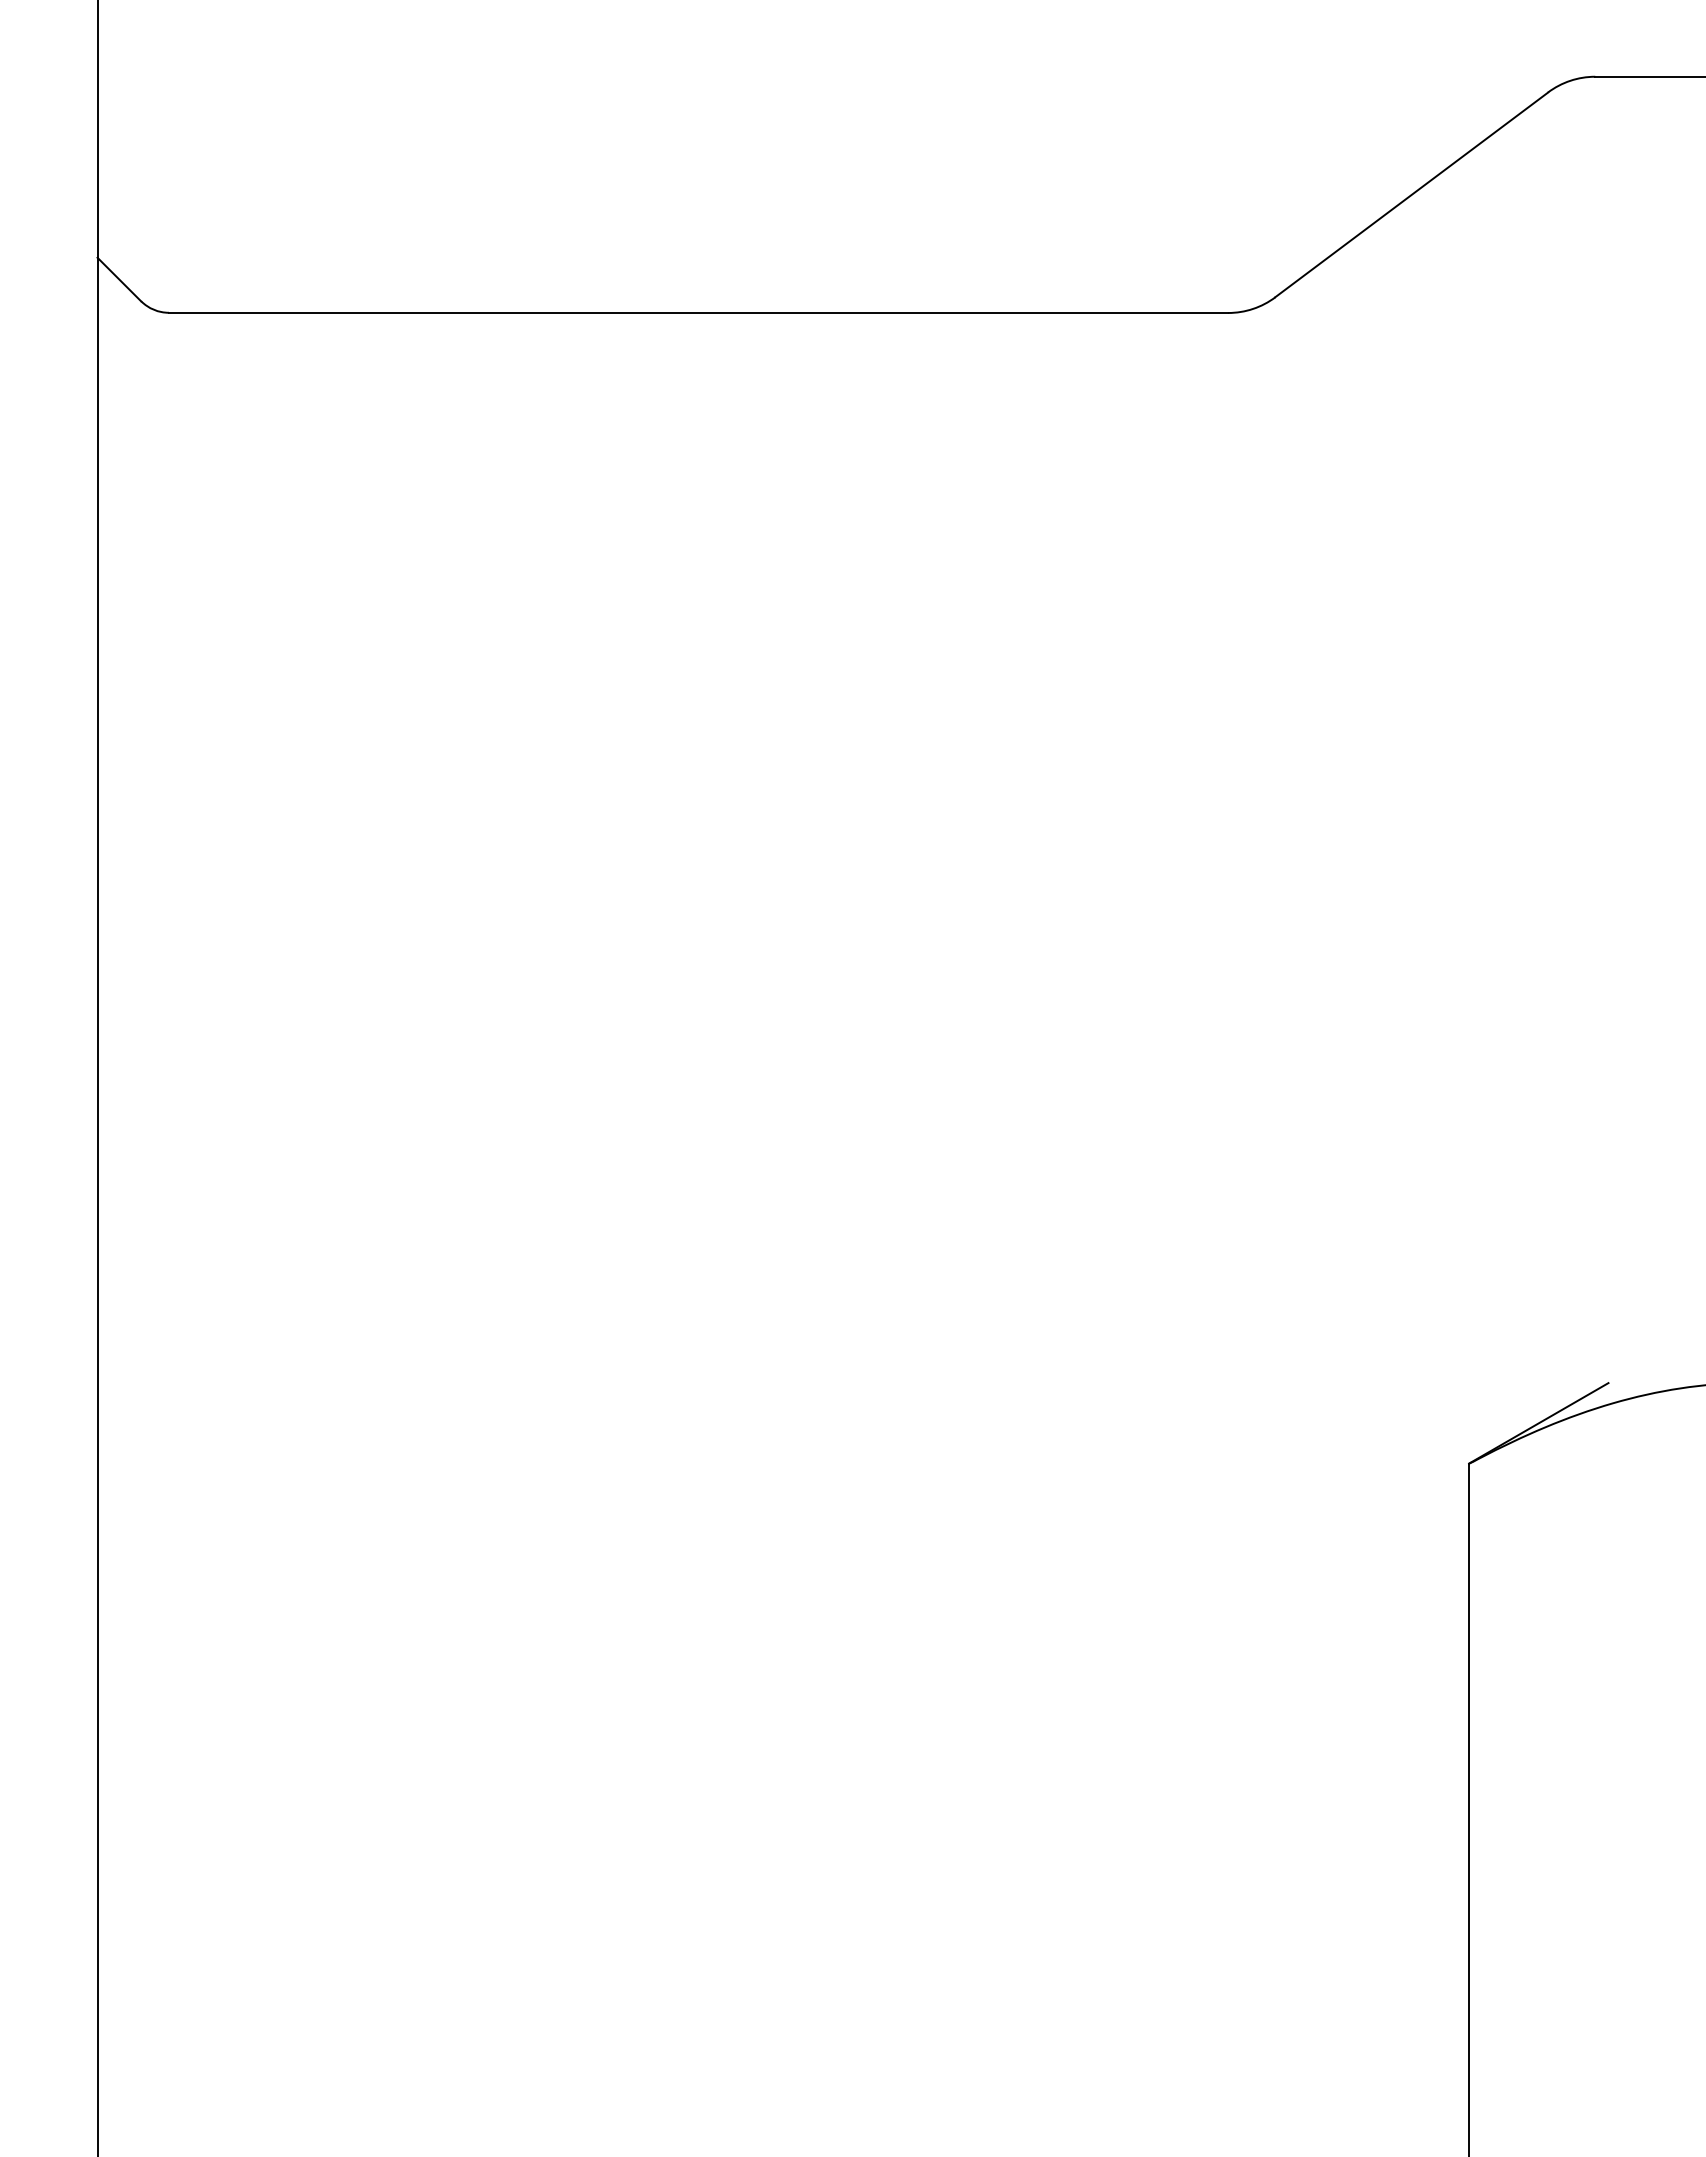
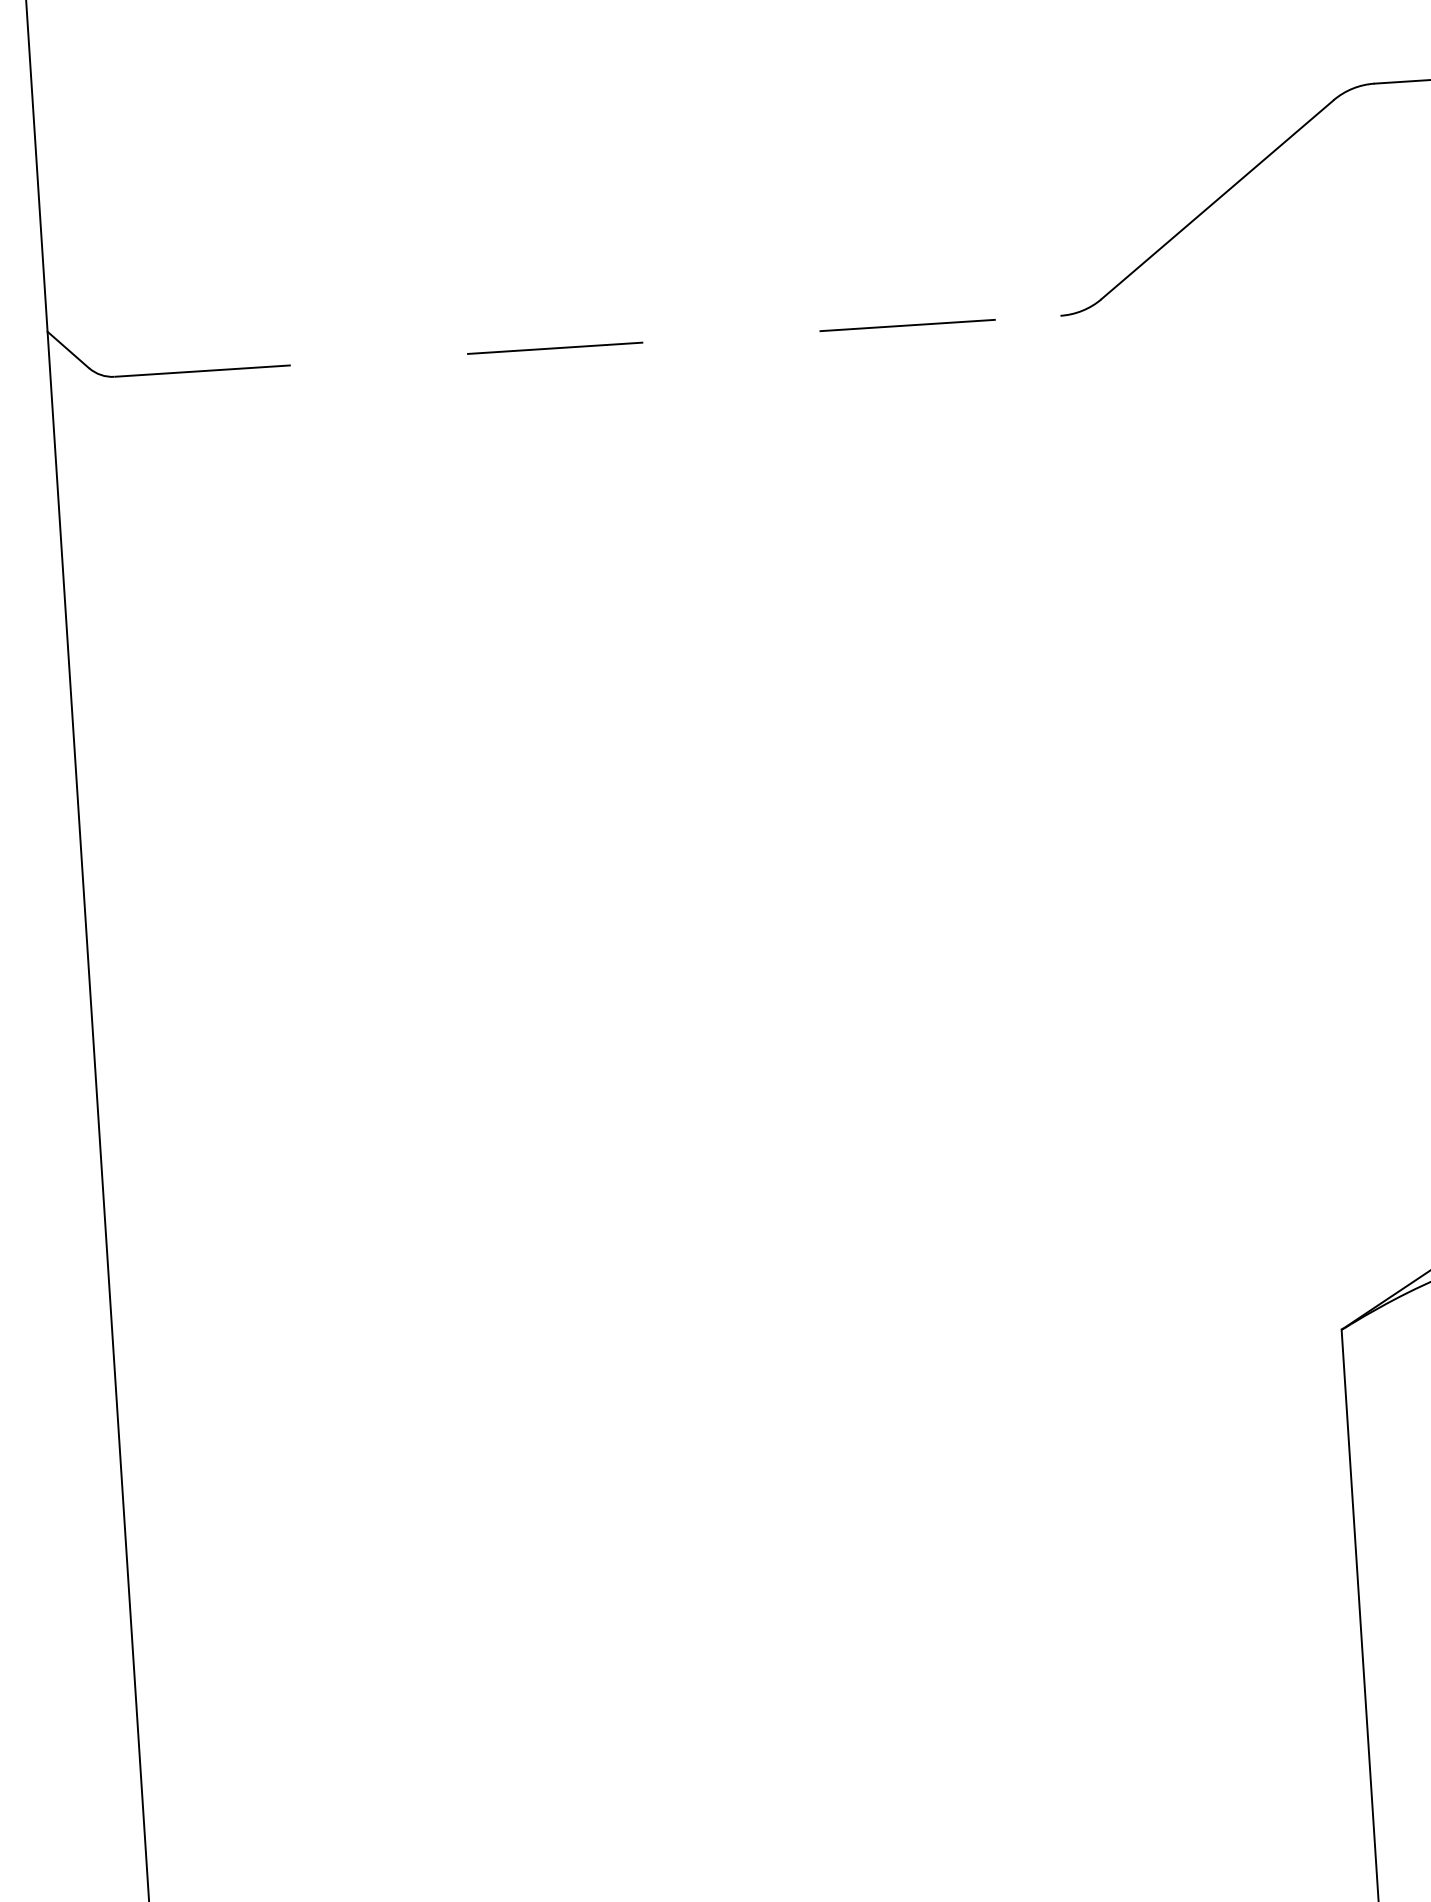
line: (698, 312) -> (587, 345), solid -> dashed

